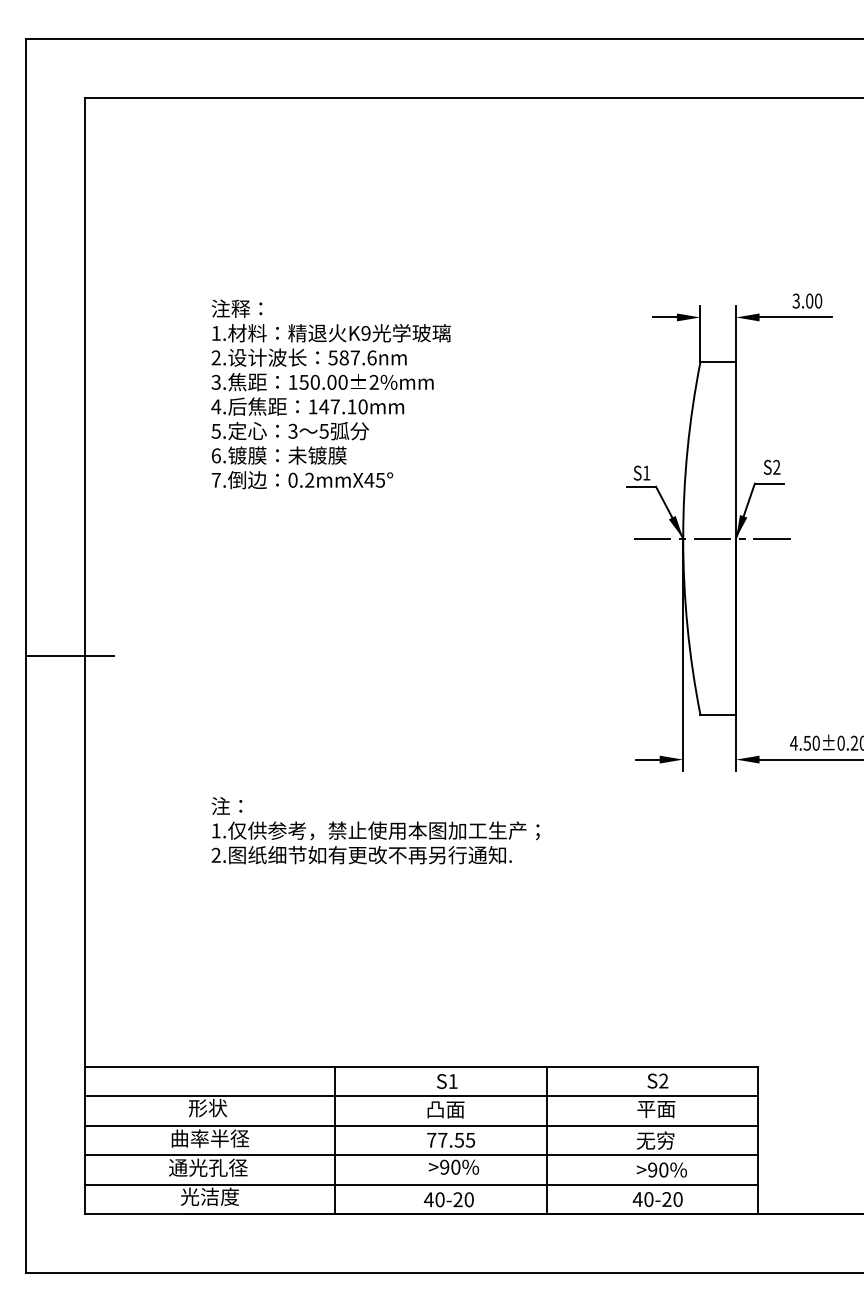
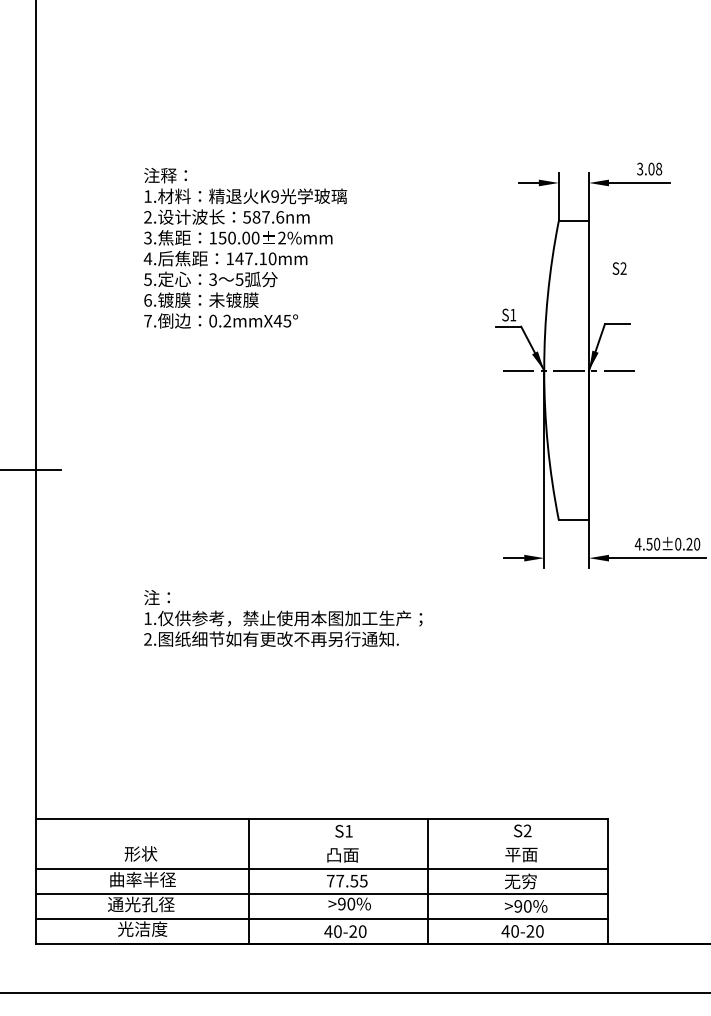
text: (818, 301) -> (659, 169), 3.00 -> 3.08
text: (771, 466) -> (619, 267), moved
line: (421, 1096) -> (322, 844), removed

